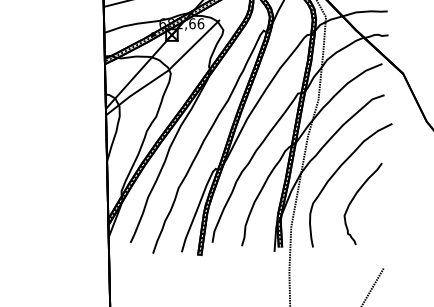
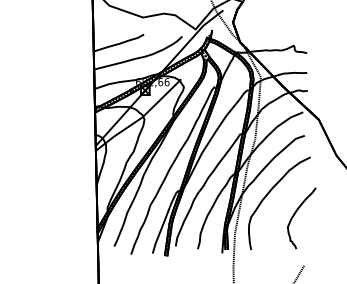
curve: (354, 198) -> (295, 214), moved

